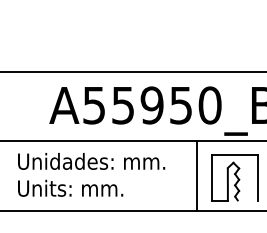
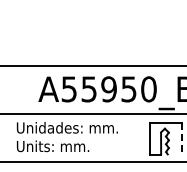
line: (197, 175) -> (140, 137), removed
line: (257, 178) -> (181, 139), solid -> dashed

